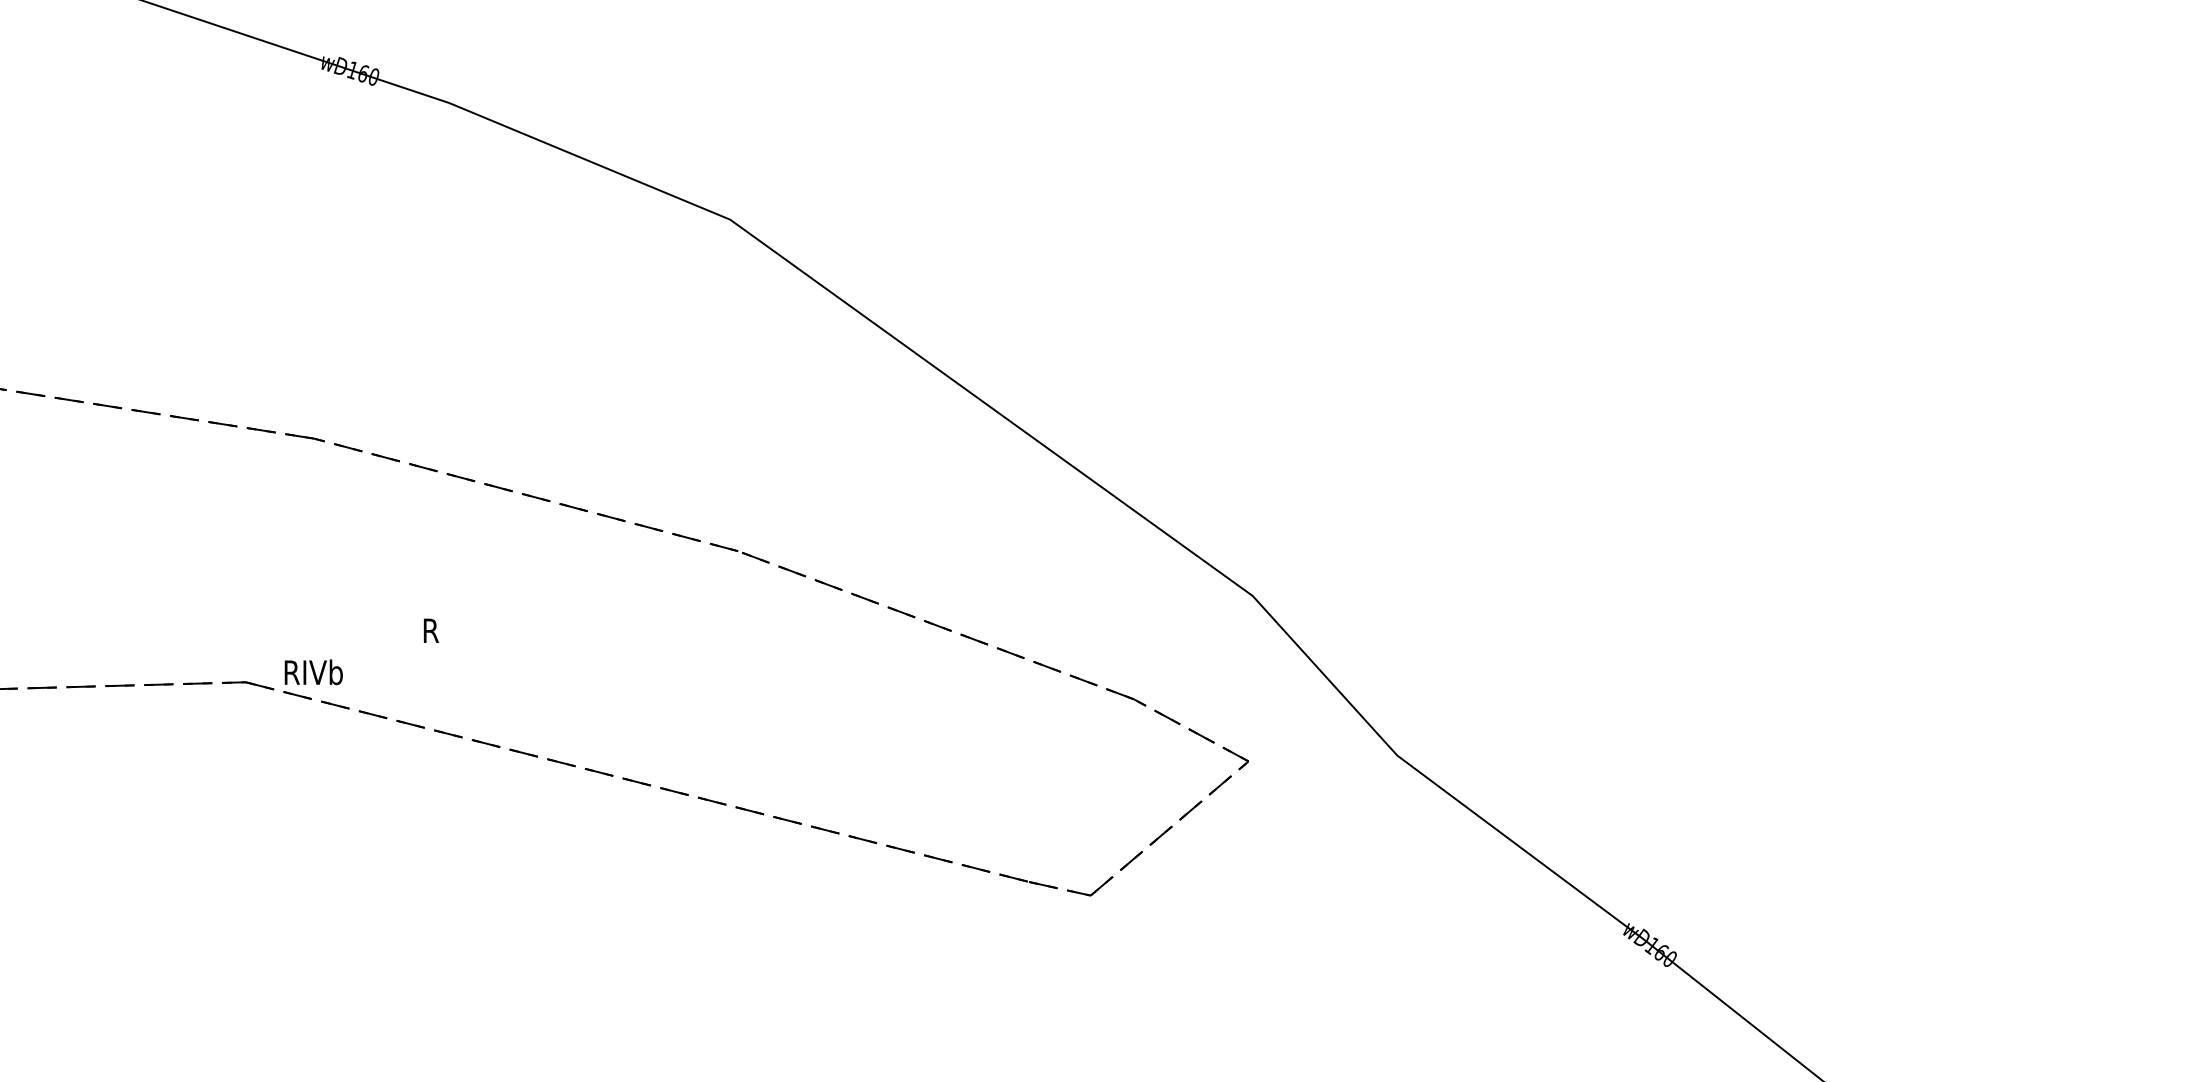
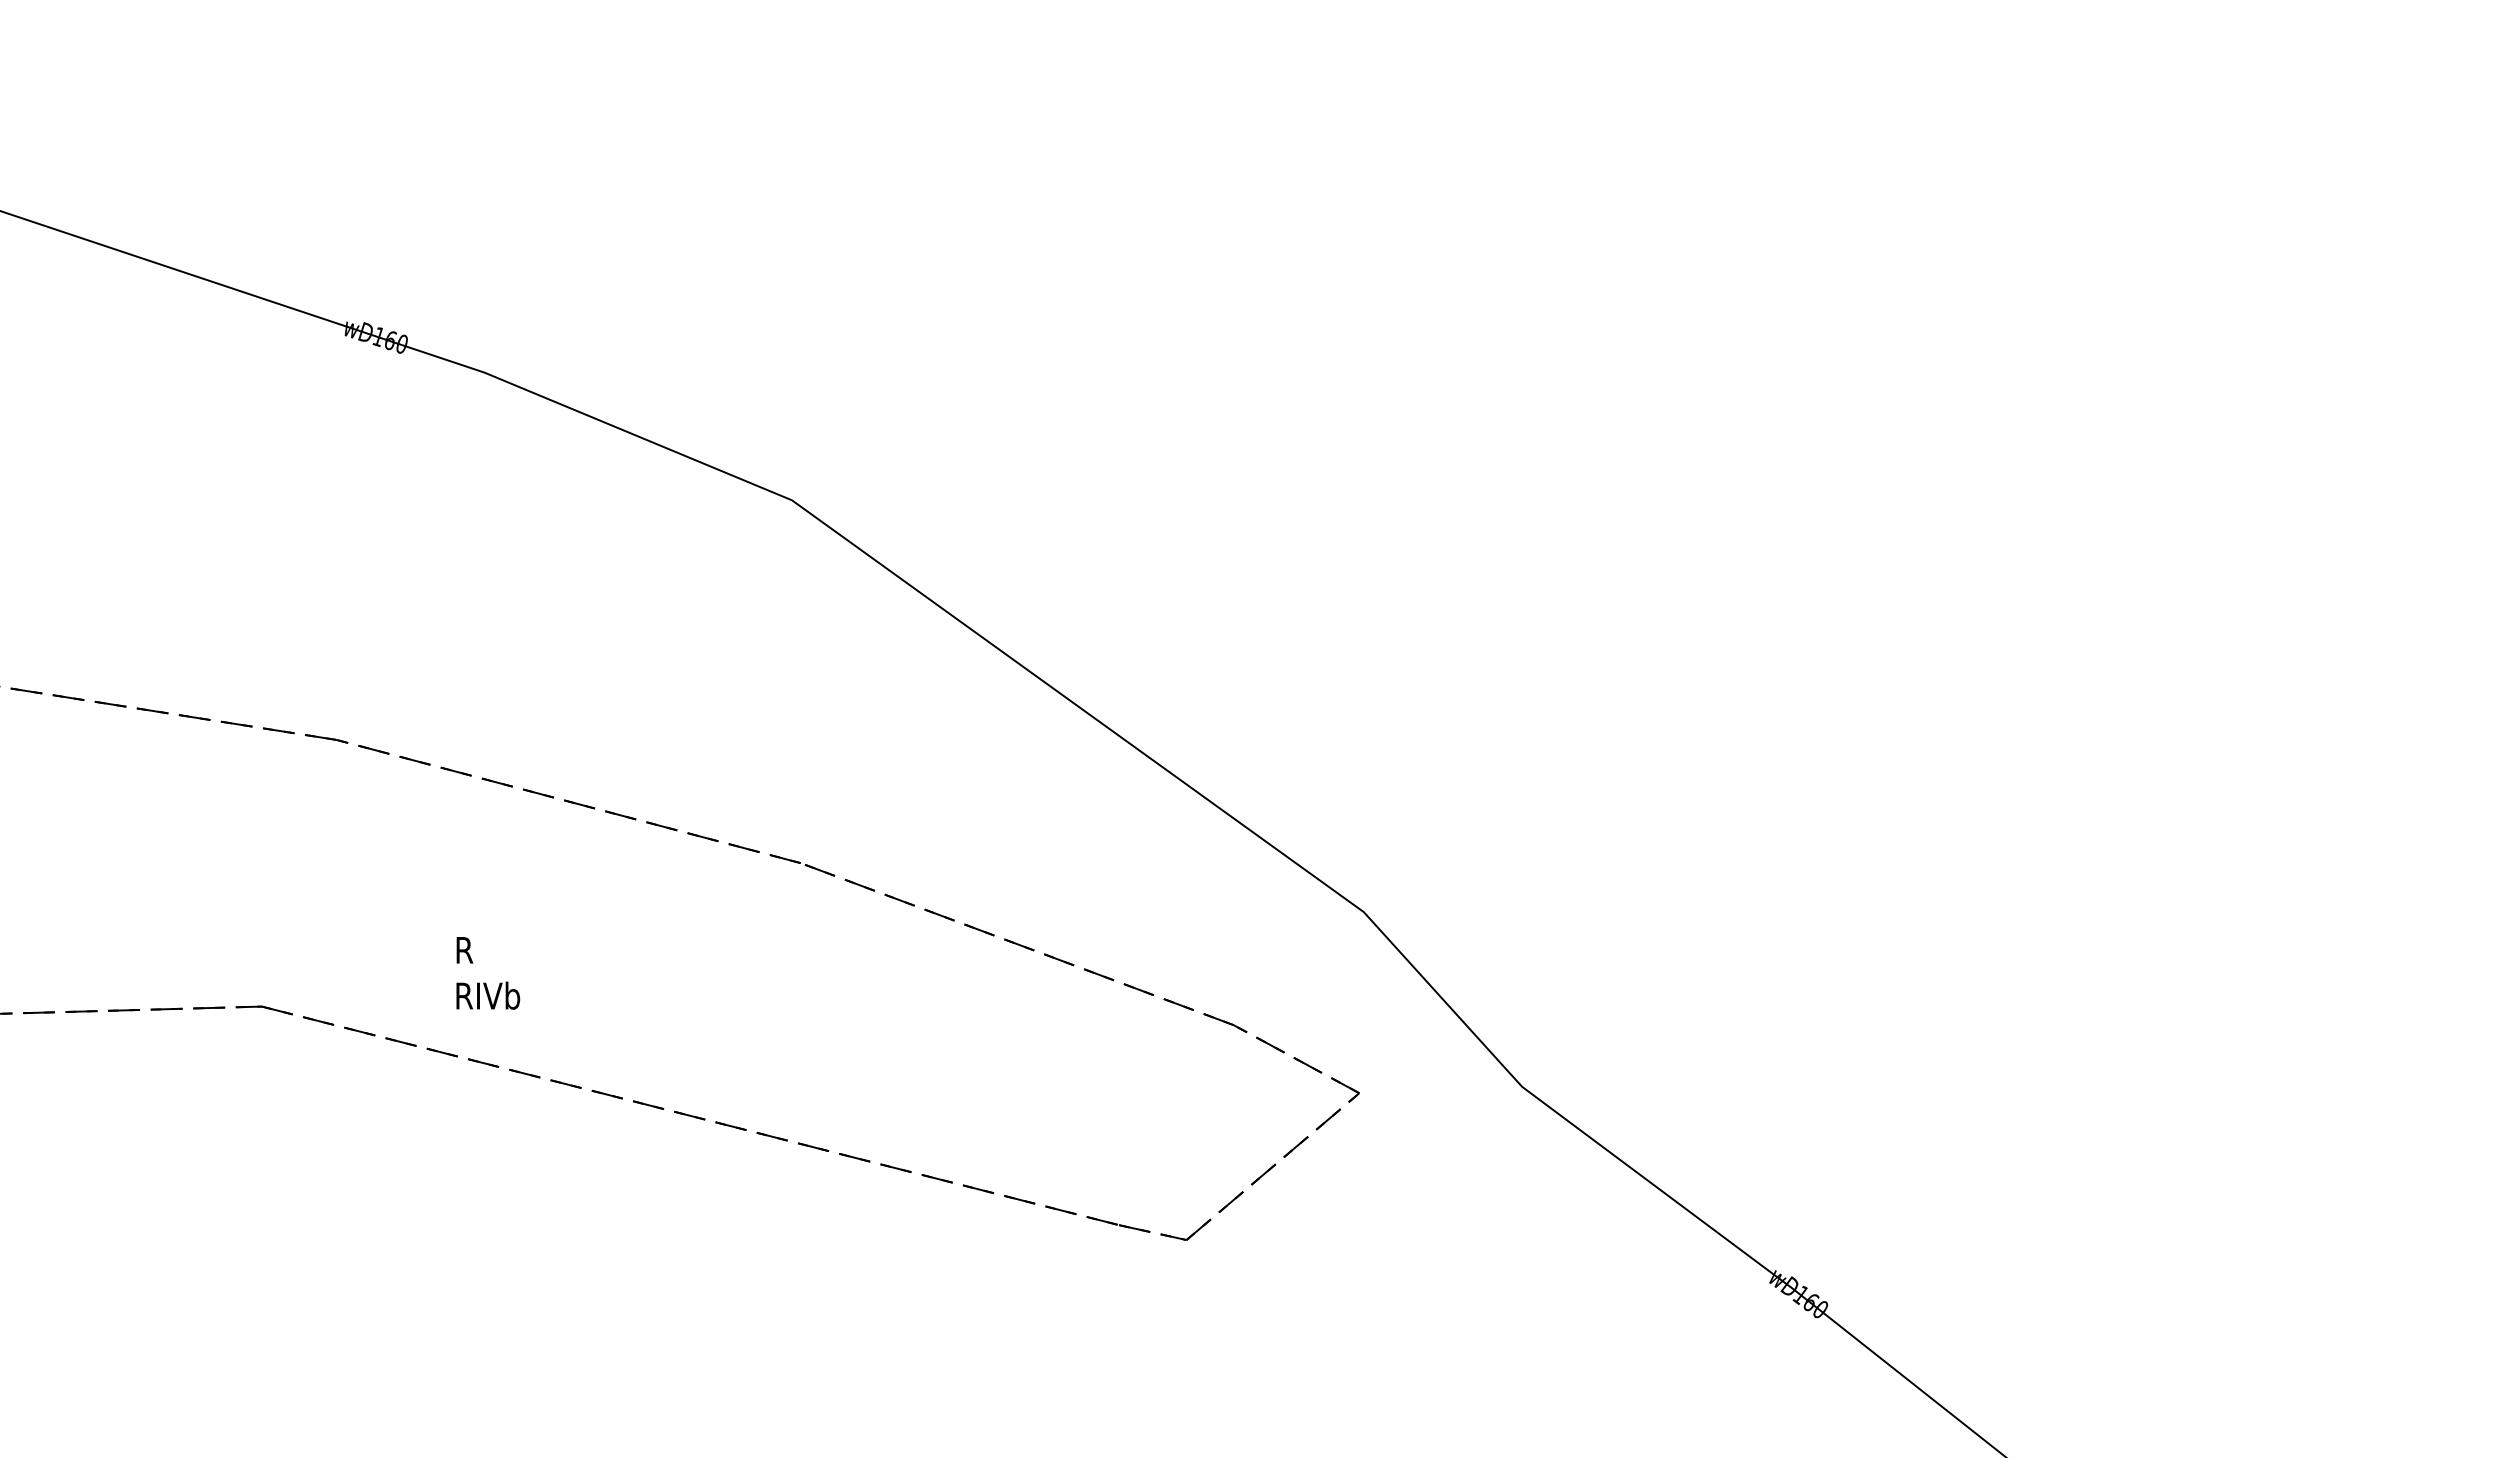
text: (314, 672) -> (488, 995), moved

